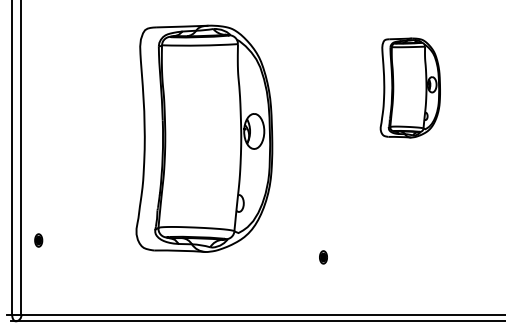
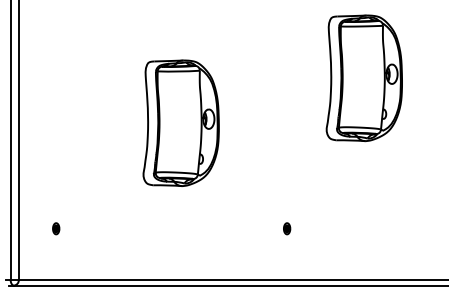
part: (409, 88) -> (363, 78), size x1.43
part: (203, 137) -> (180, 122), size x0.62
part: (39, 240) -> (56, 228), moved

